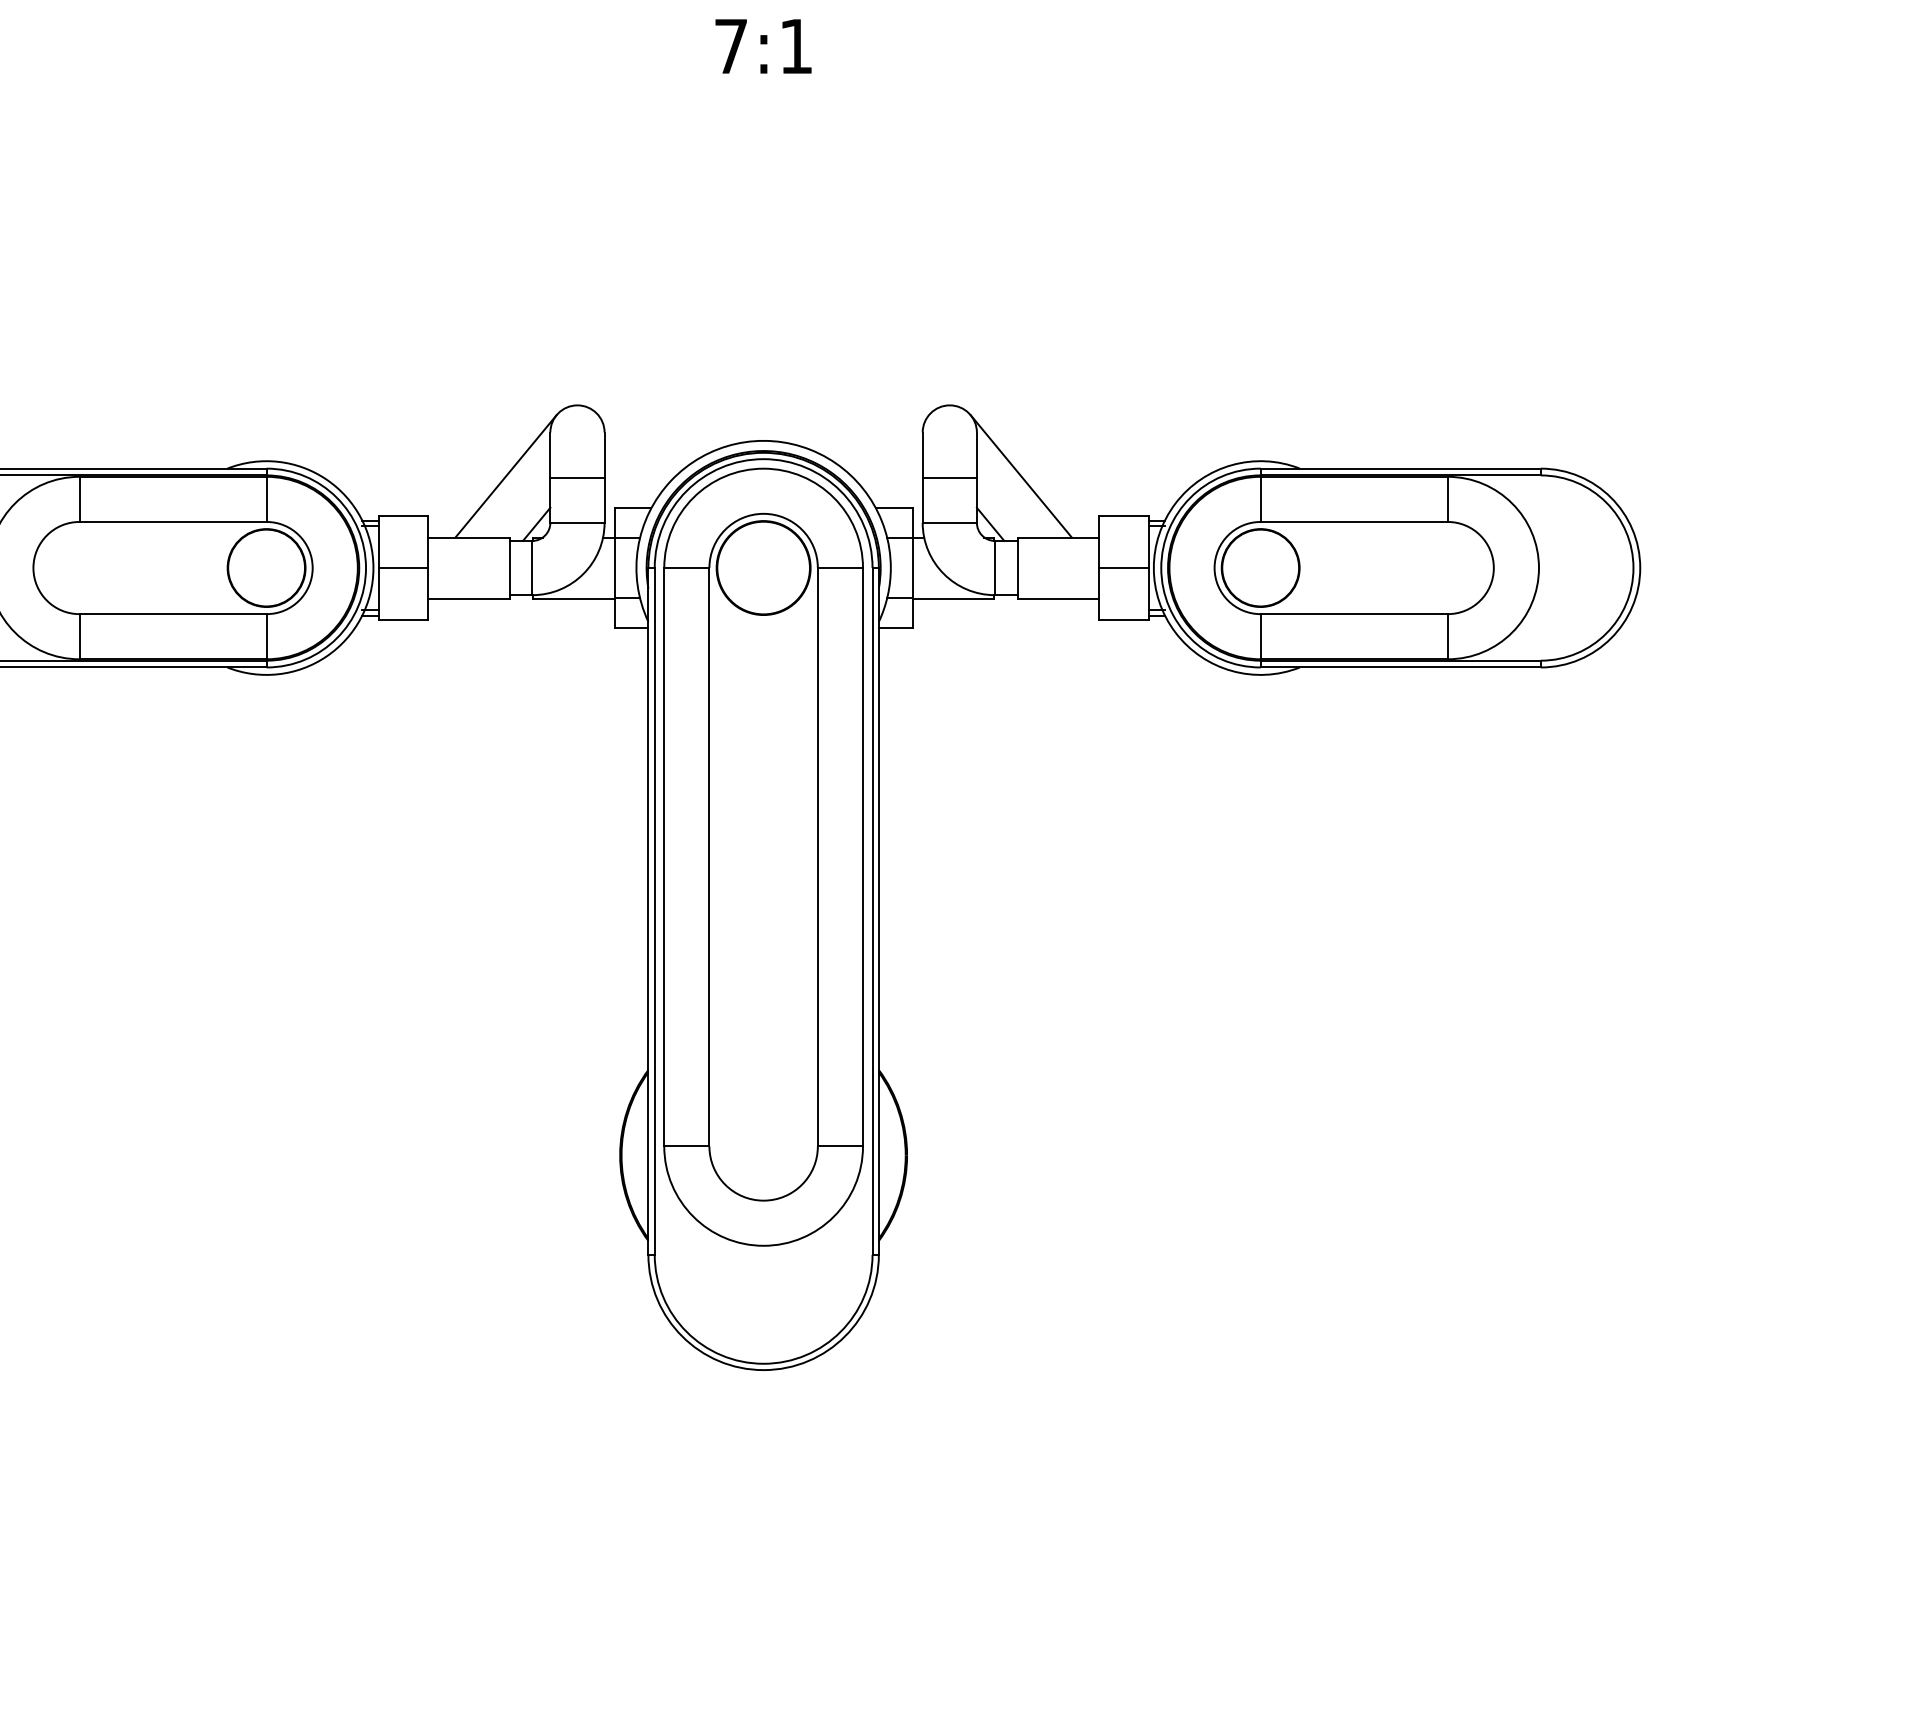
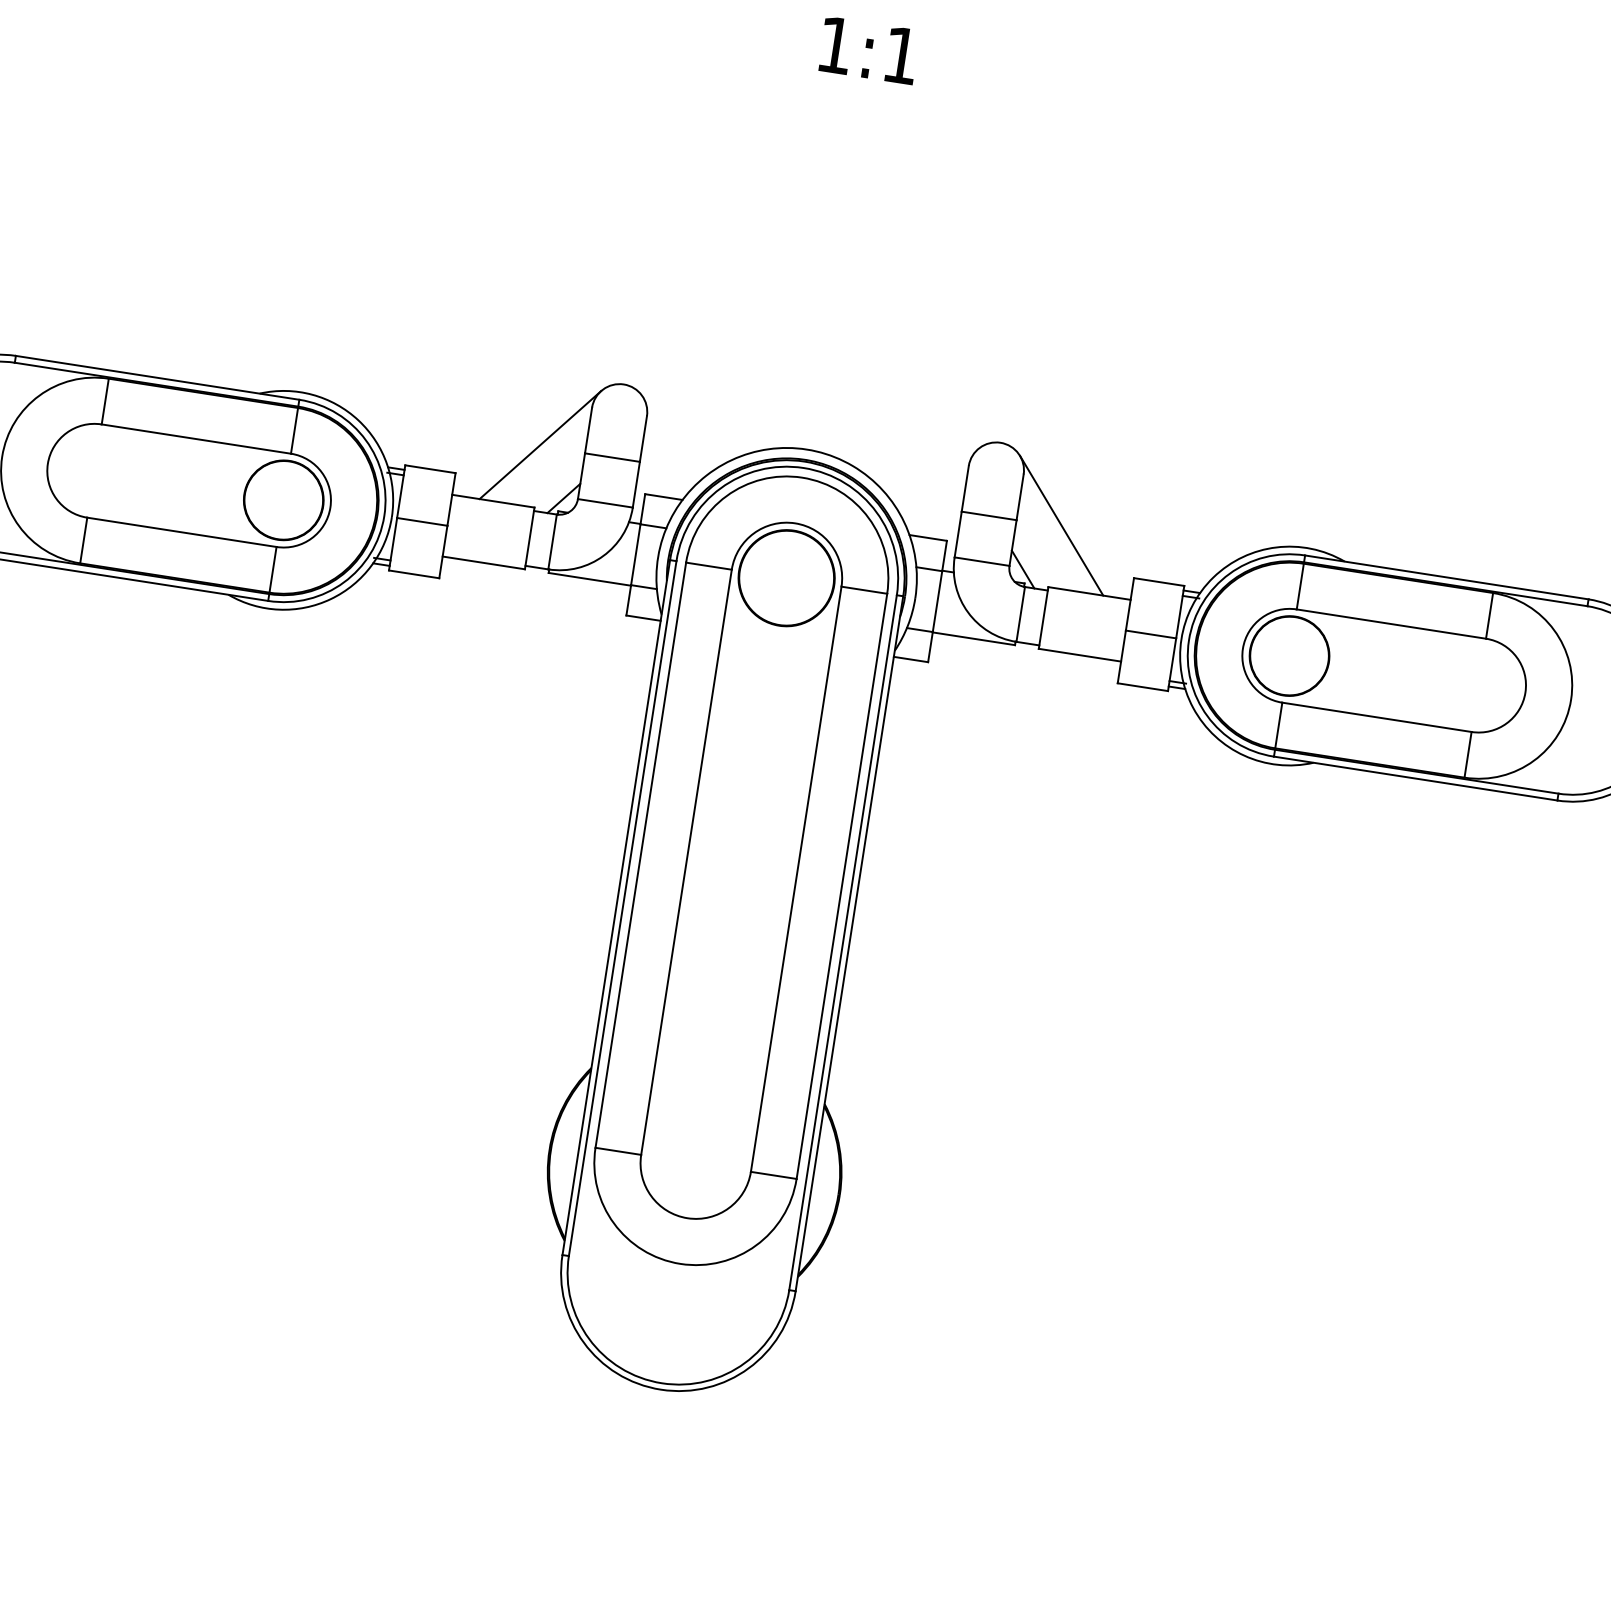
text: (730, 46) -> (834, 45), 7:1 -> 1:1

